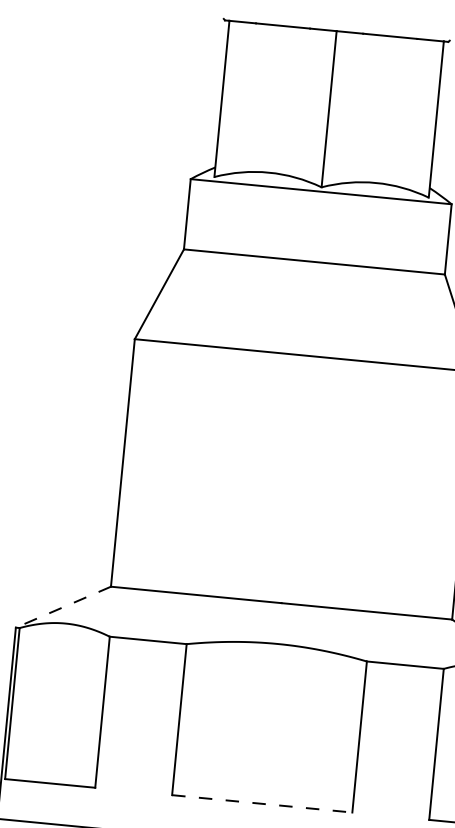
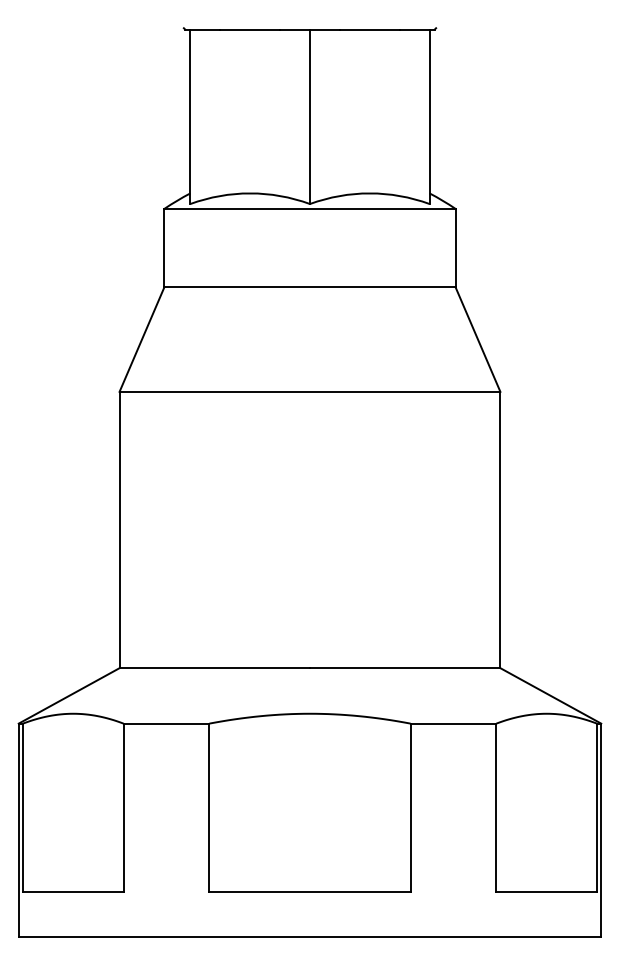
line: (63, 606) -> (69, 695), dashed -> solid
line: (262, 804) -> (310, 892), dashed -> solid

